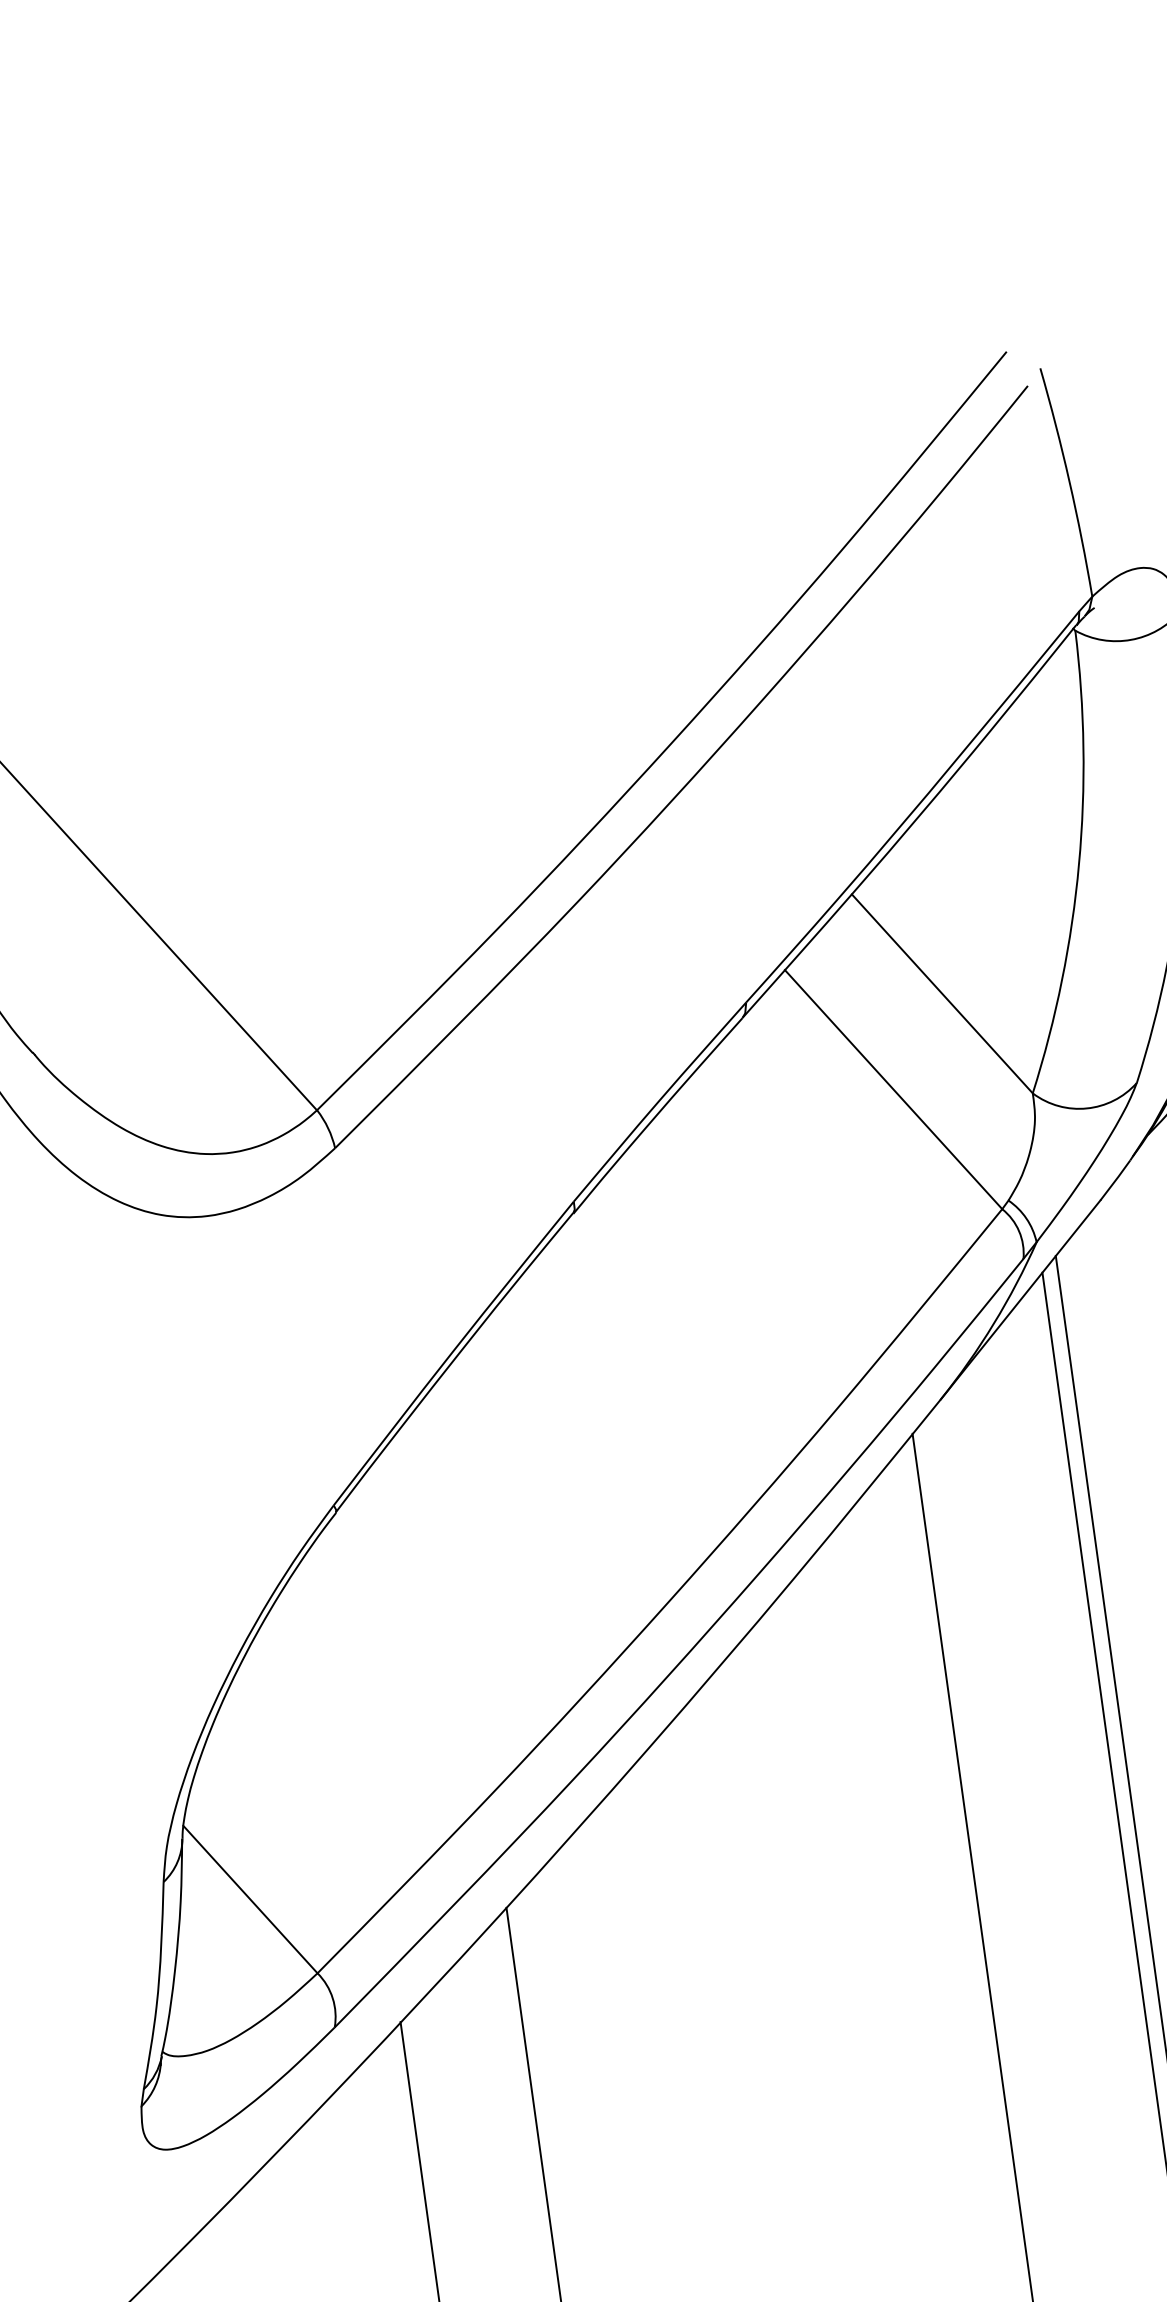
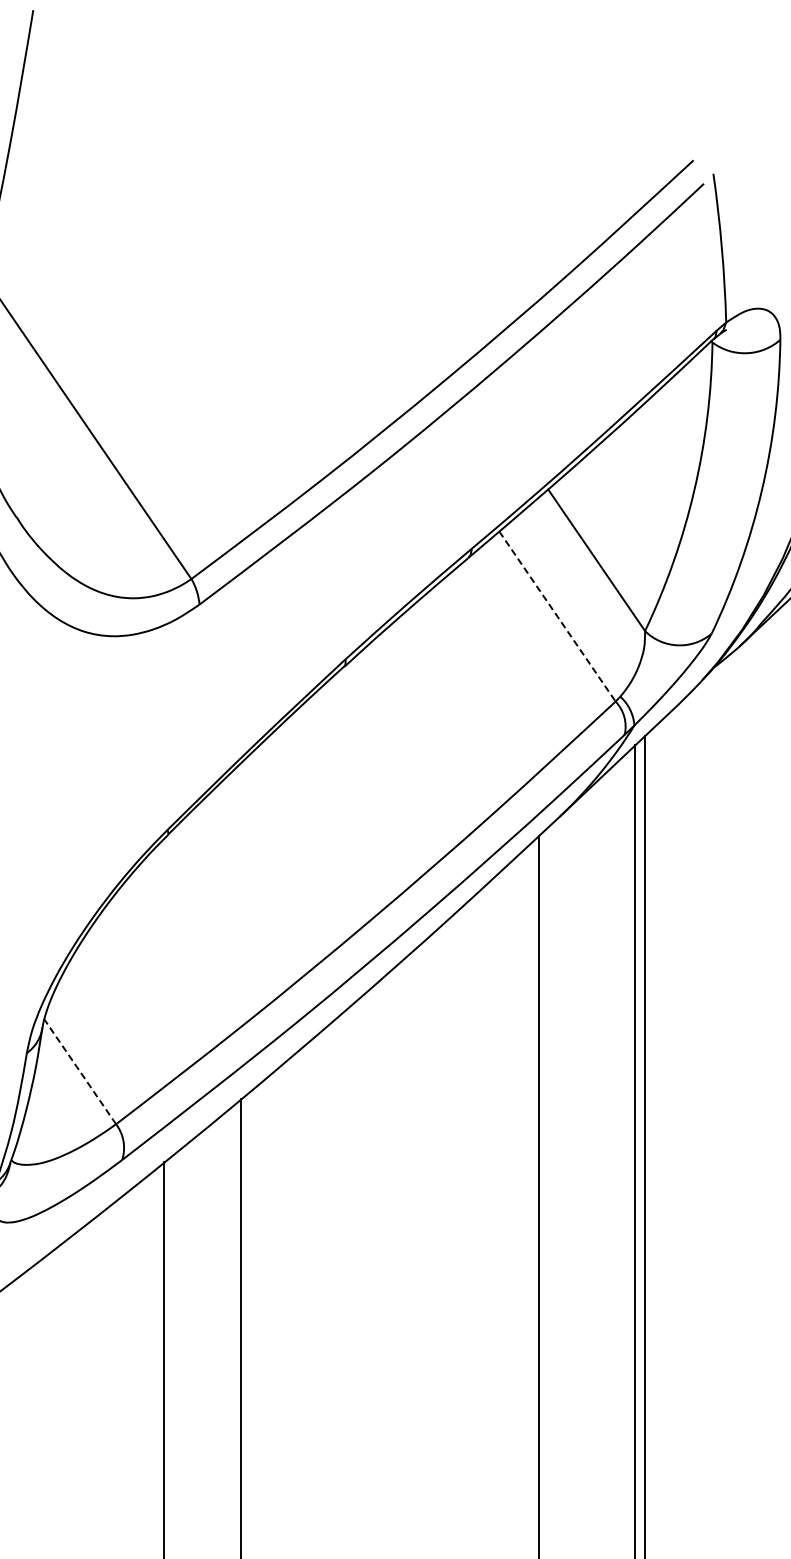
line: (893, 1089) -> (557, 616), solid -> dashed
line: (250, 1899) -> (80, 1071), solid -> dashed

